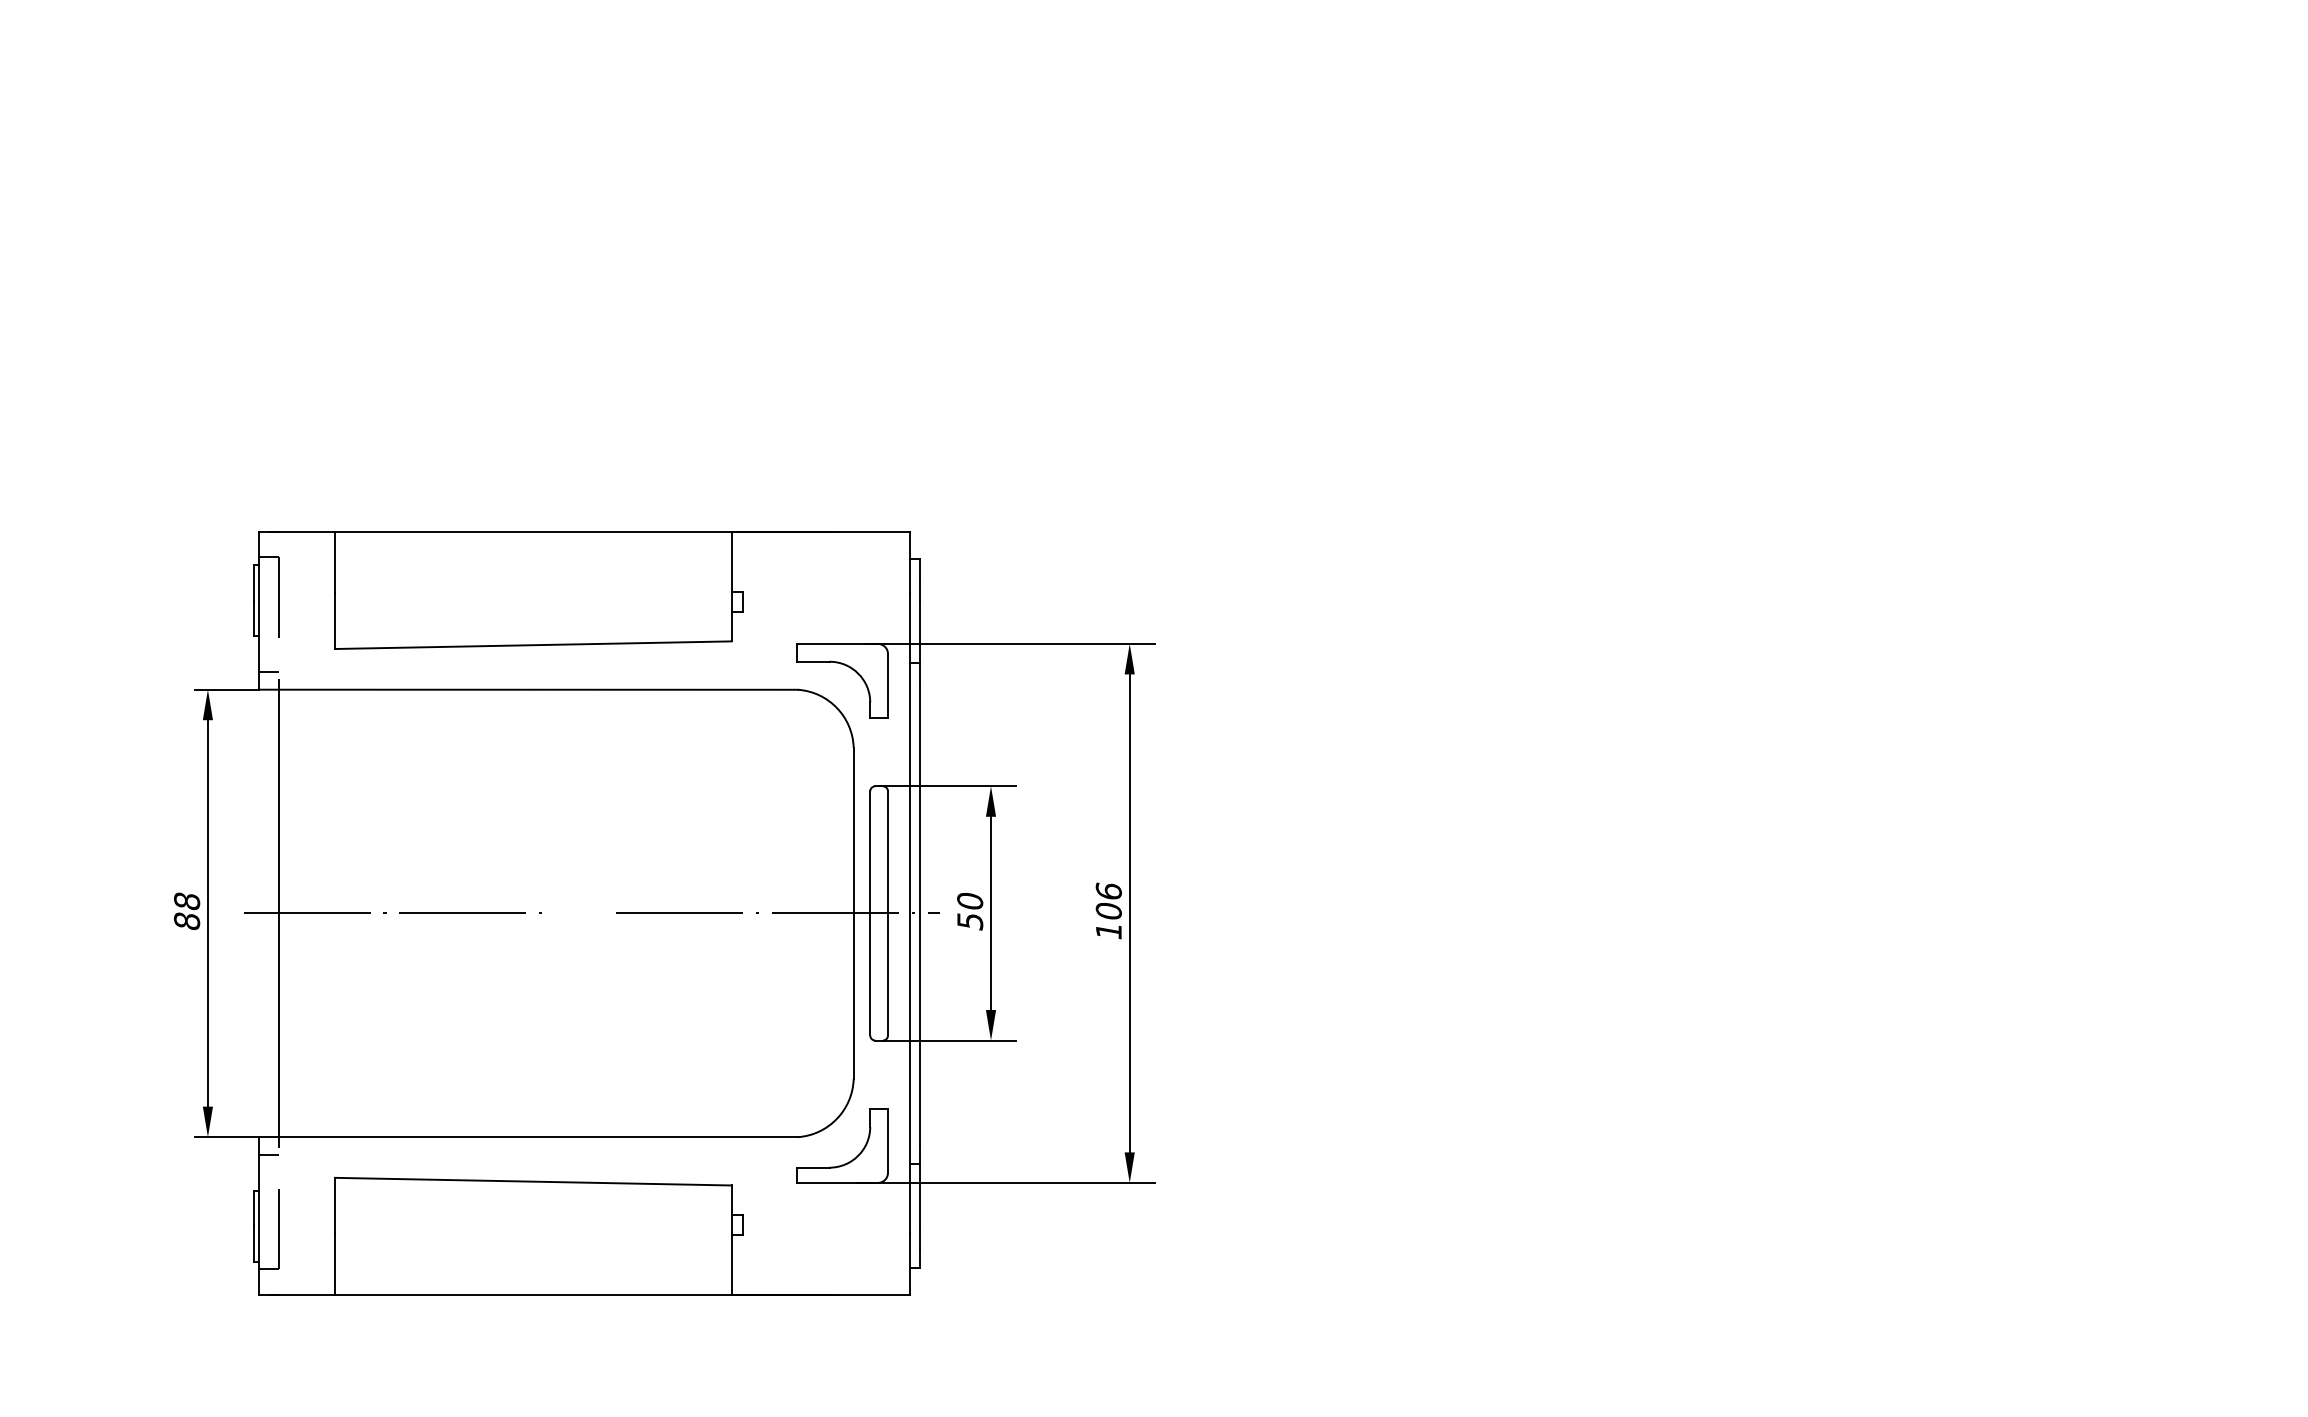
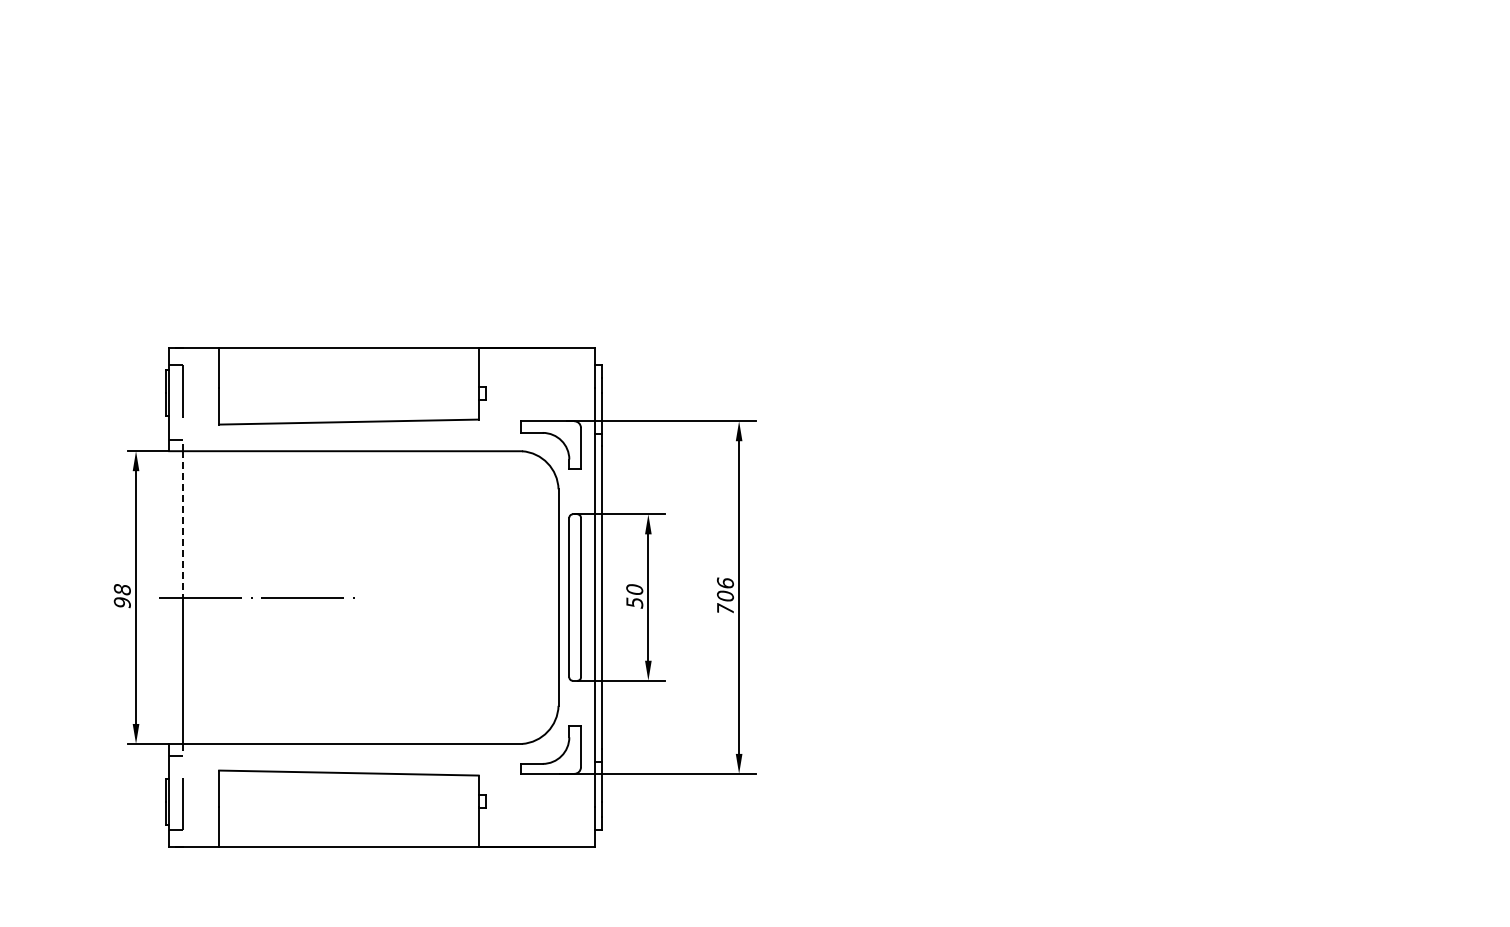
line: (278, 801) -> (182, 524), solid -> dashed
line: (778, 913) -> (509, 597), removed
text: (187, 920) -> (122, 602), 88 -> 98
text: (1108, 930) -> (725, 608), 106 -> 706

